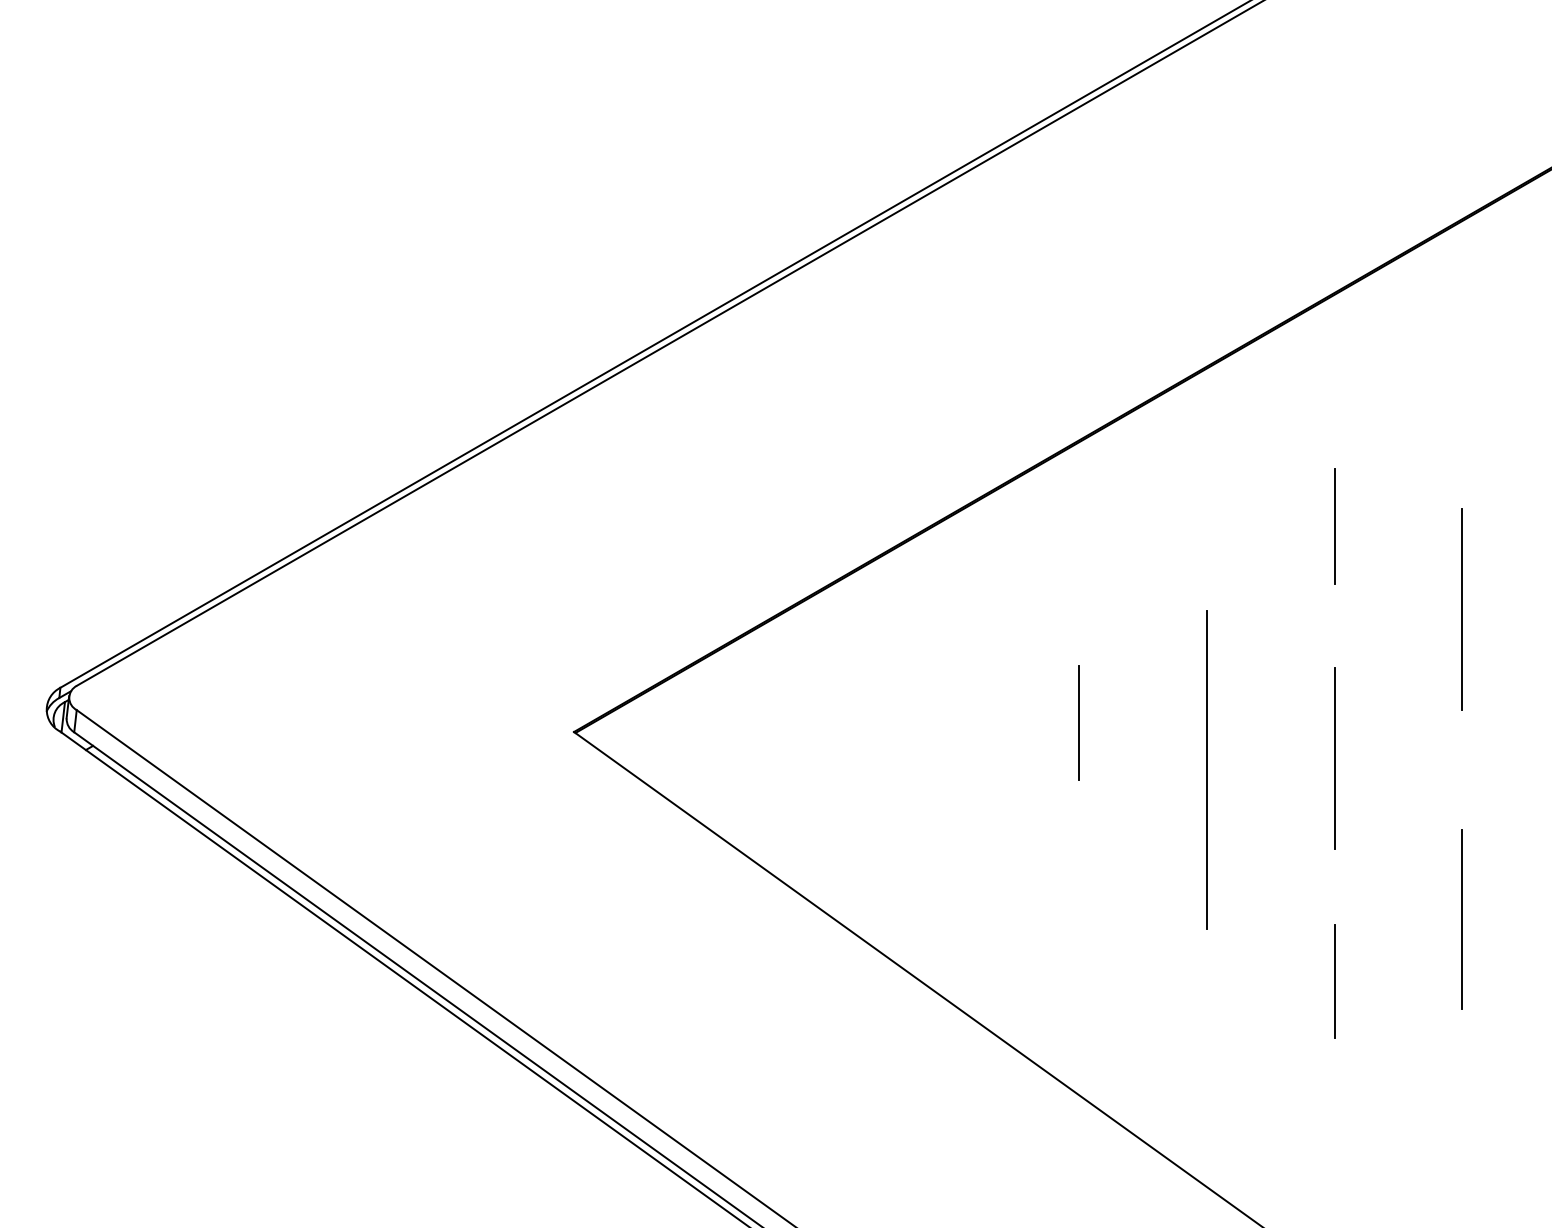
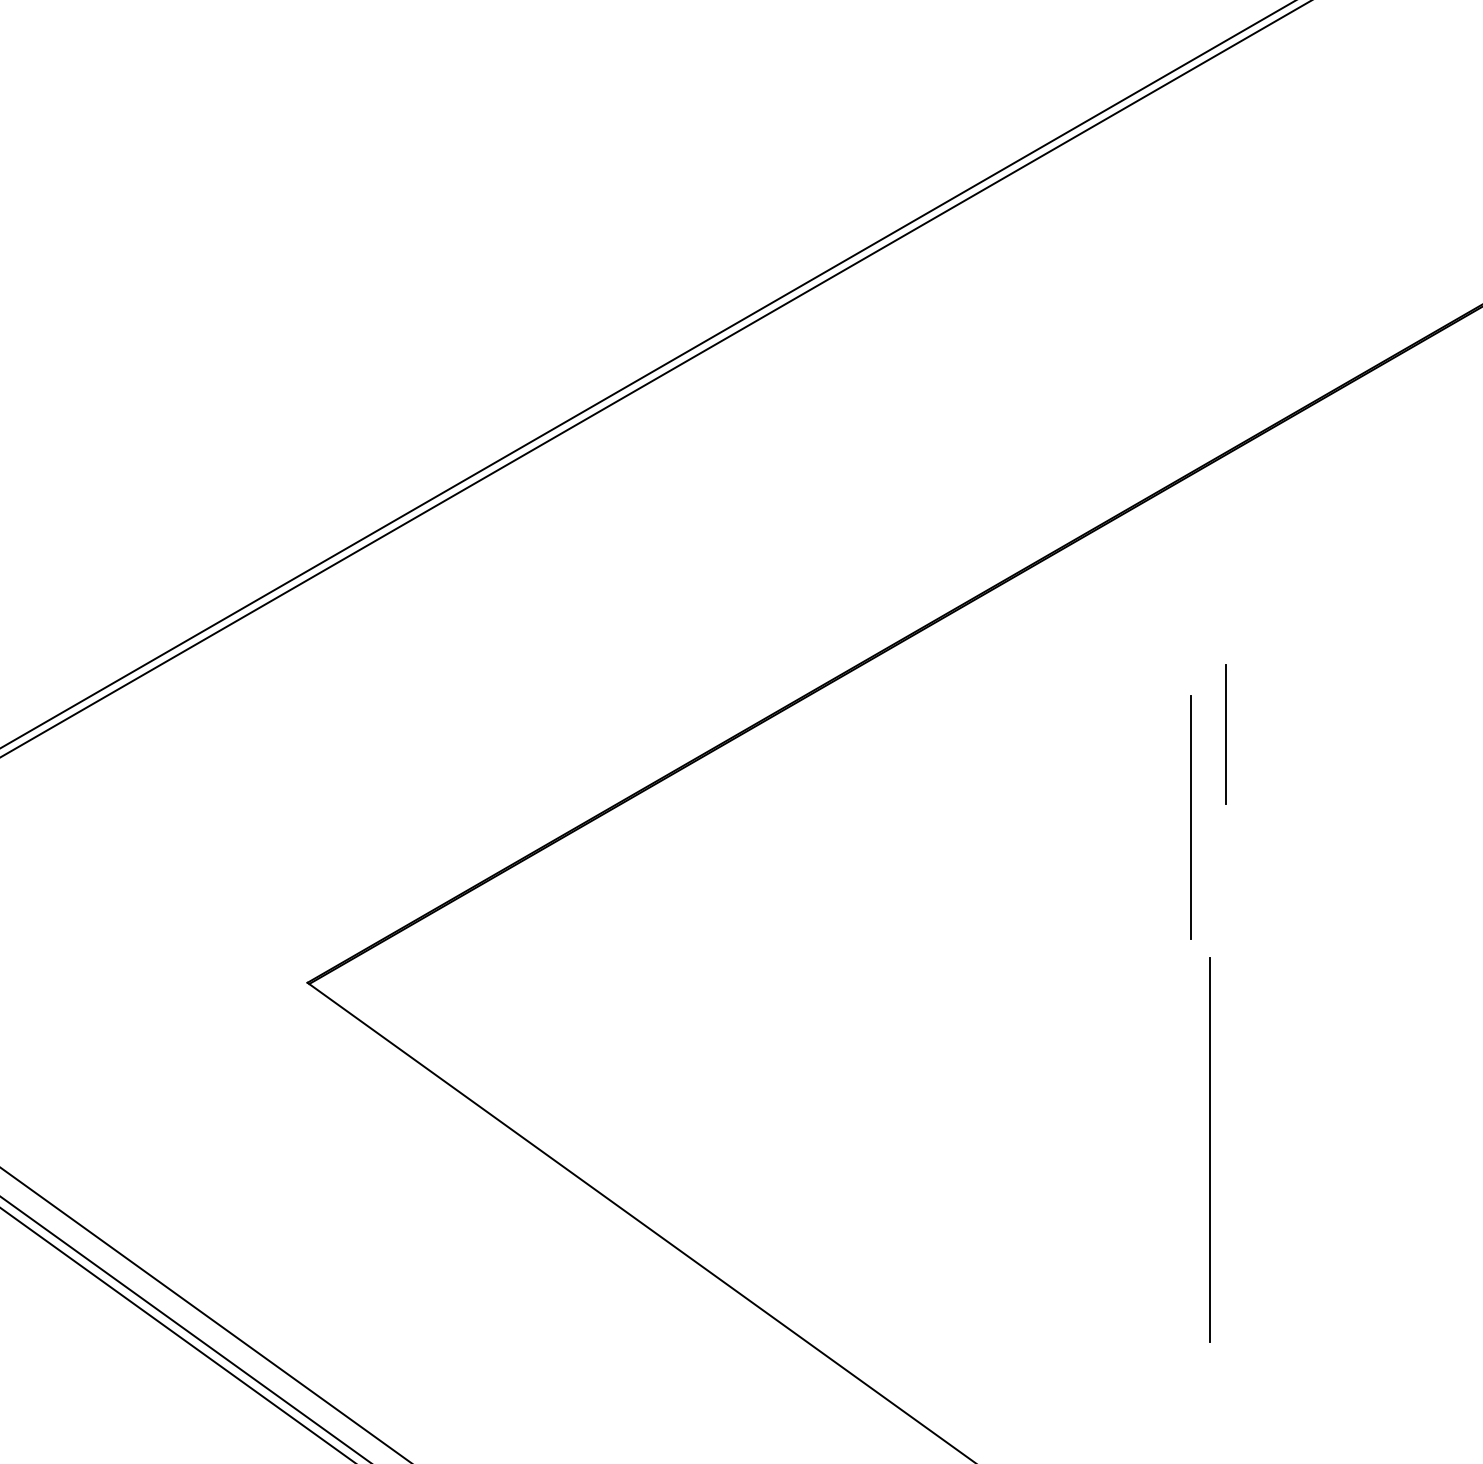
line: (1461, 609) -> (1190, 817), moved
line: (1078, 722) -> (917, 971), removed
line: (1334, 758) -> (1226, 1014), removed
line: (1206, 769) -> (1209, 1148), moved
line: (1462, 919) -> (1381, 1209), removed
line: (1334, 981) -> (1226, 1284), removed

